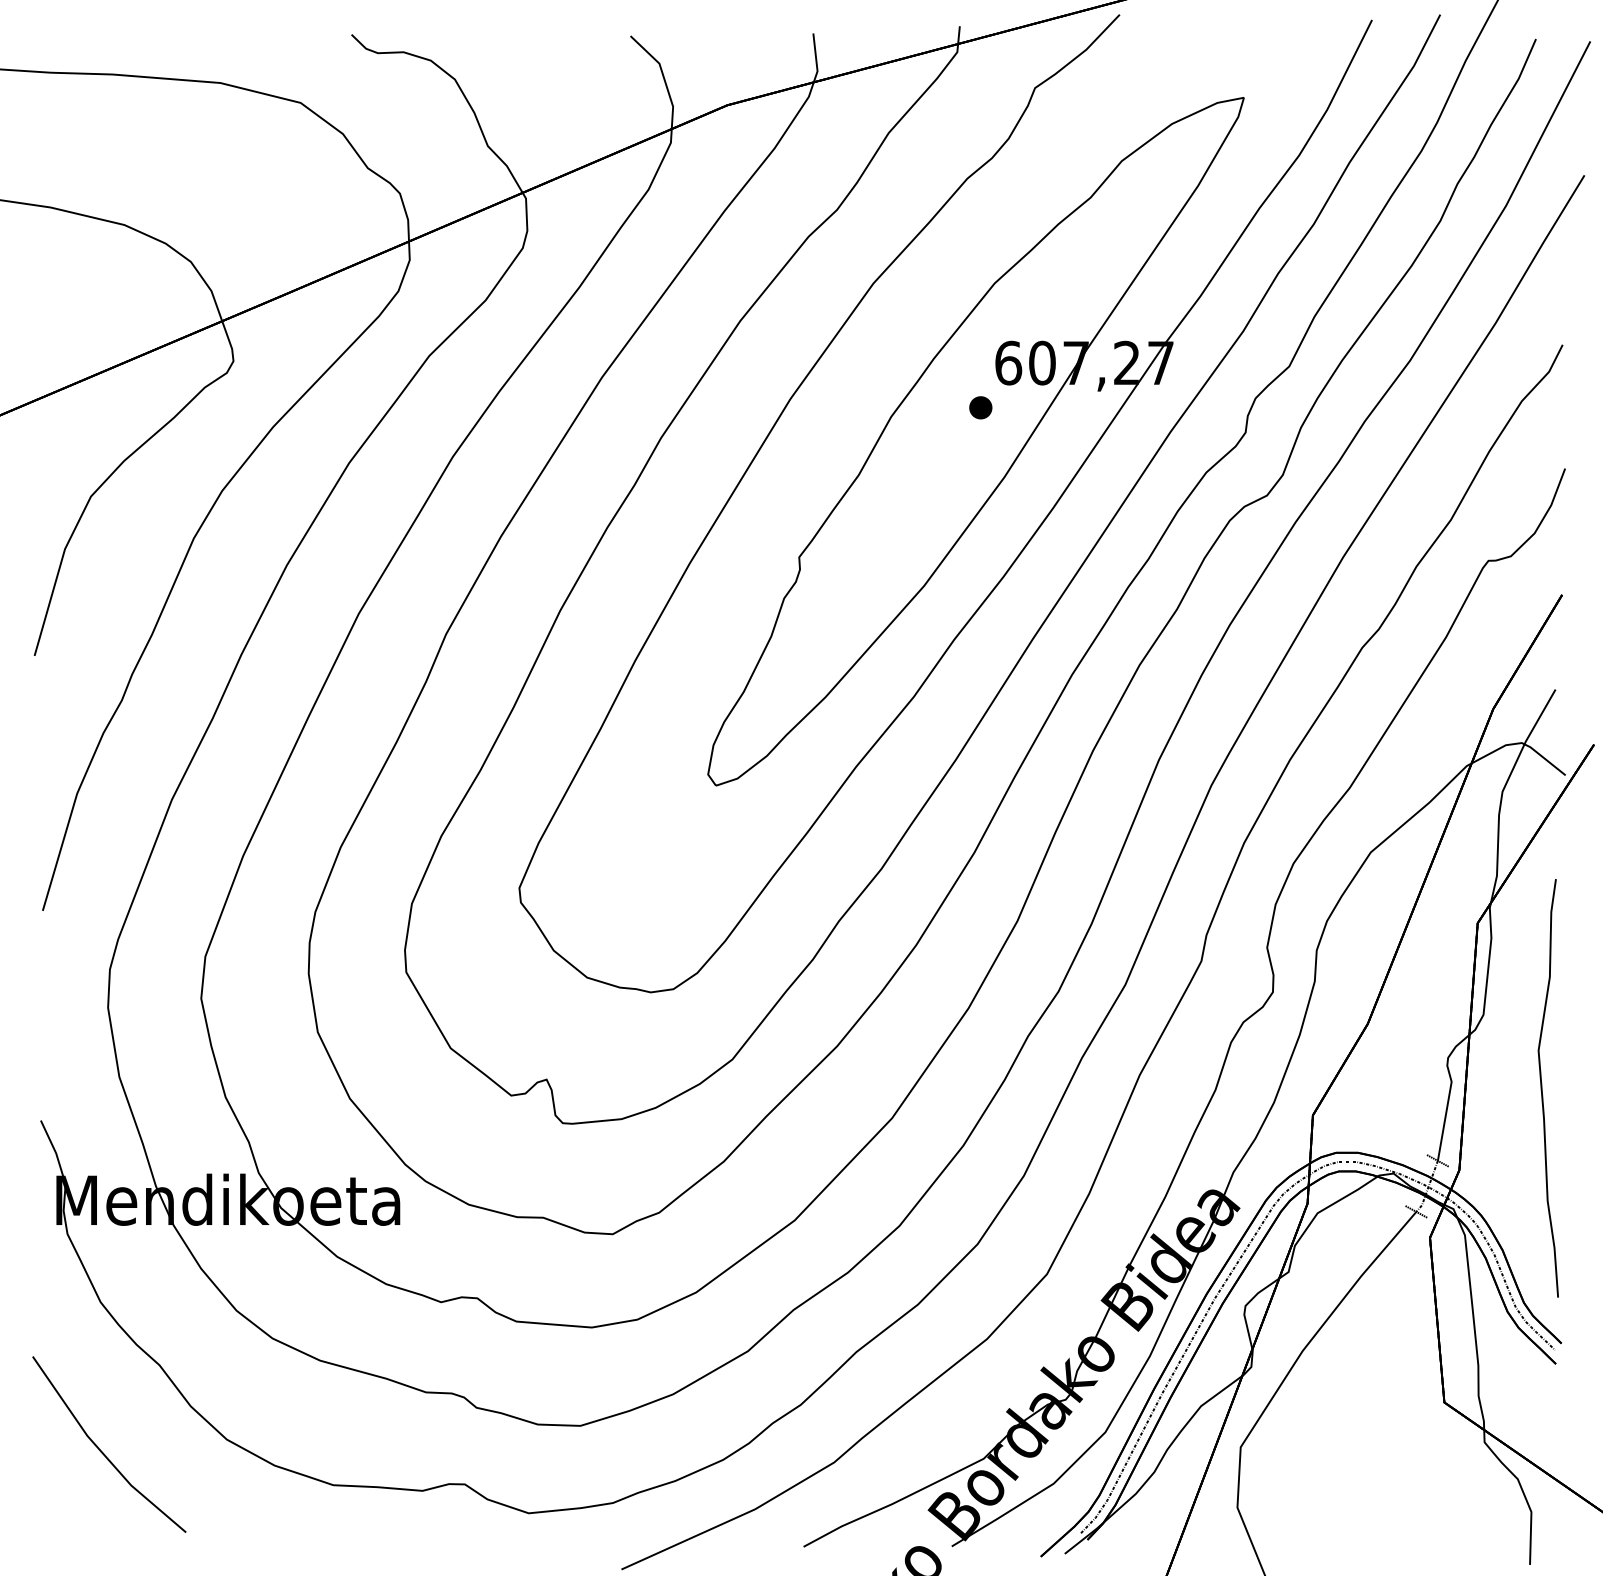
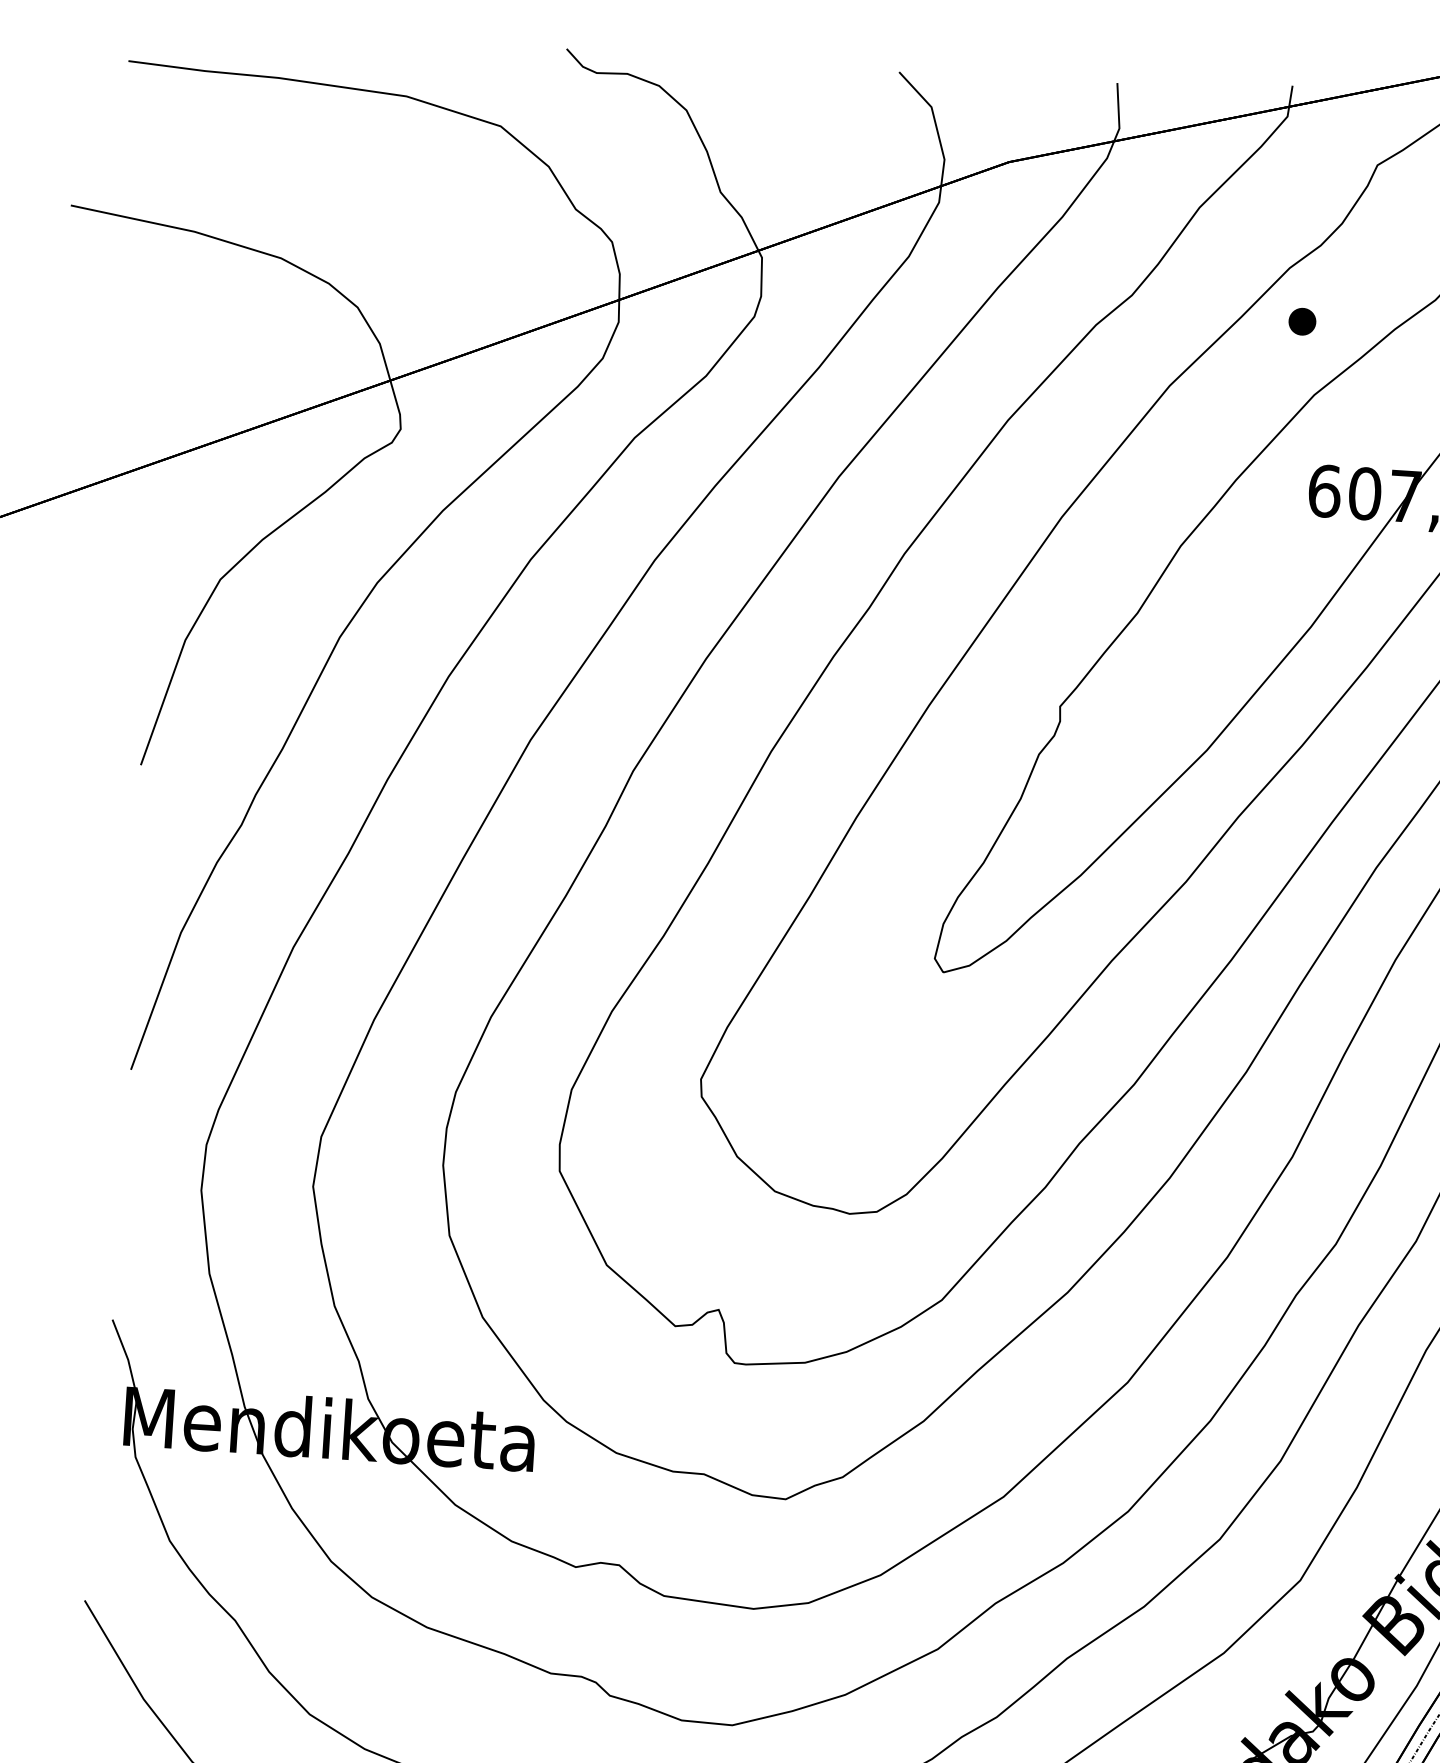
part: (980, 407) -> (1302, 321), moved

